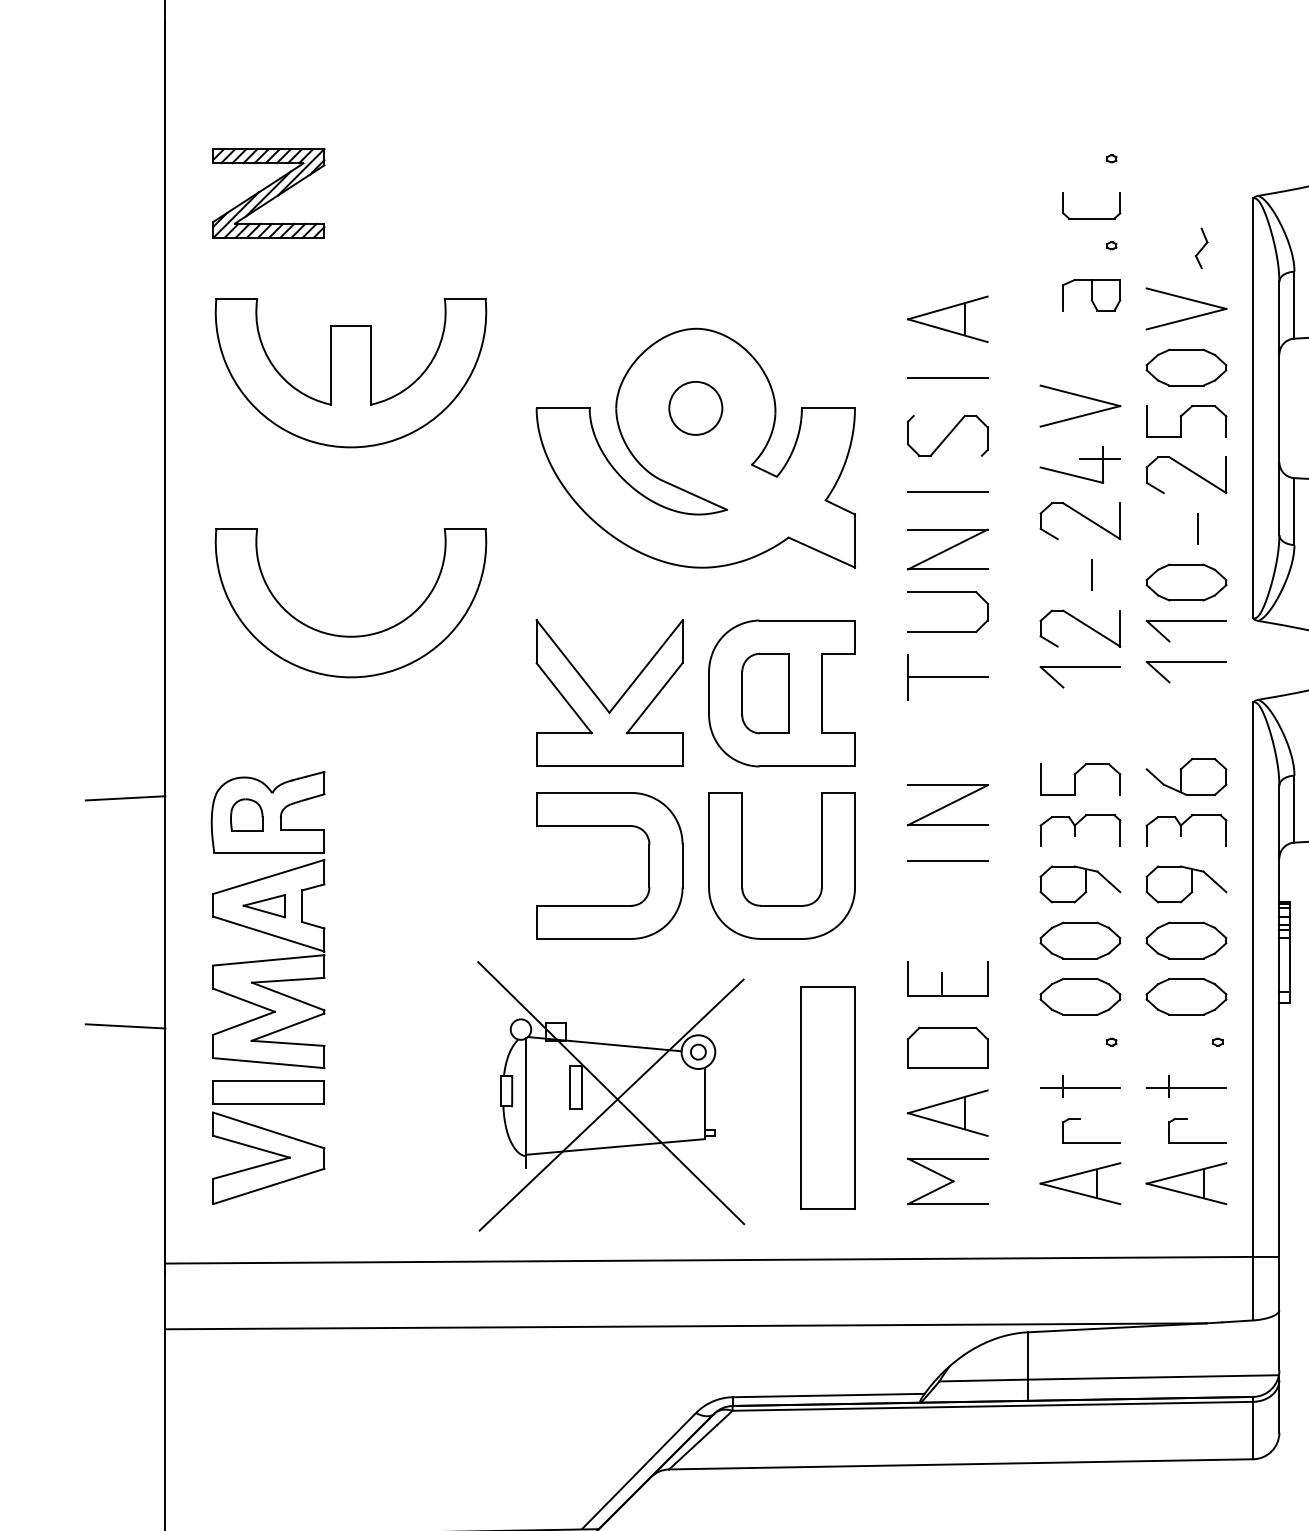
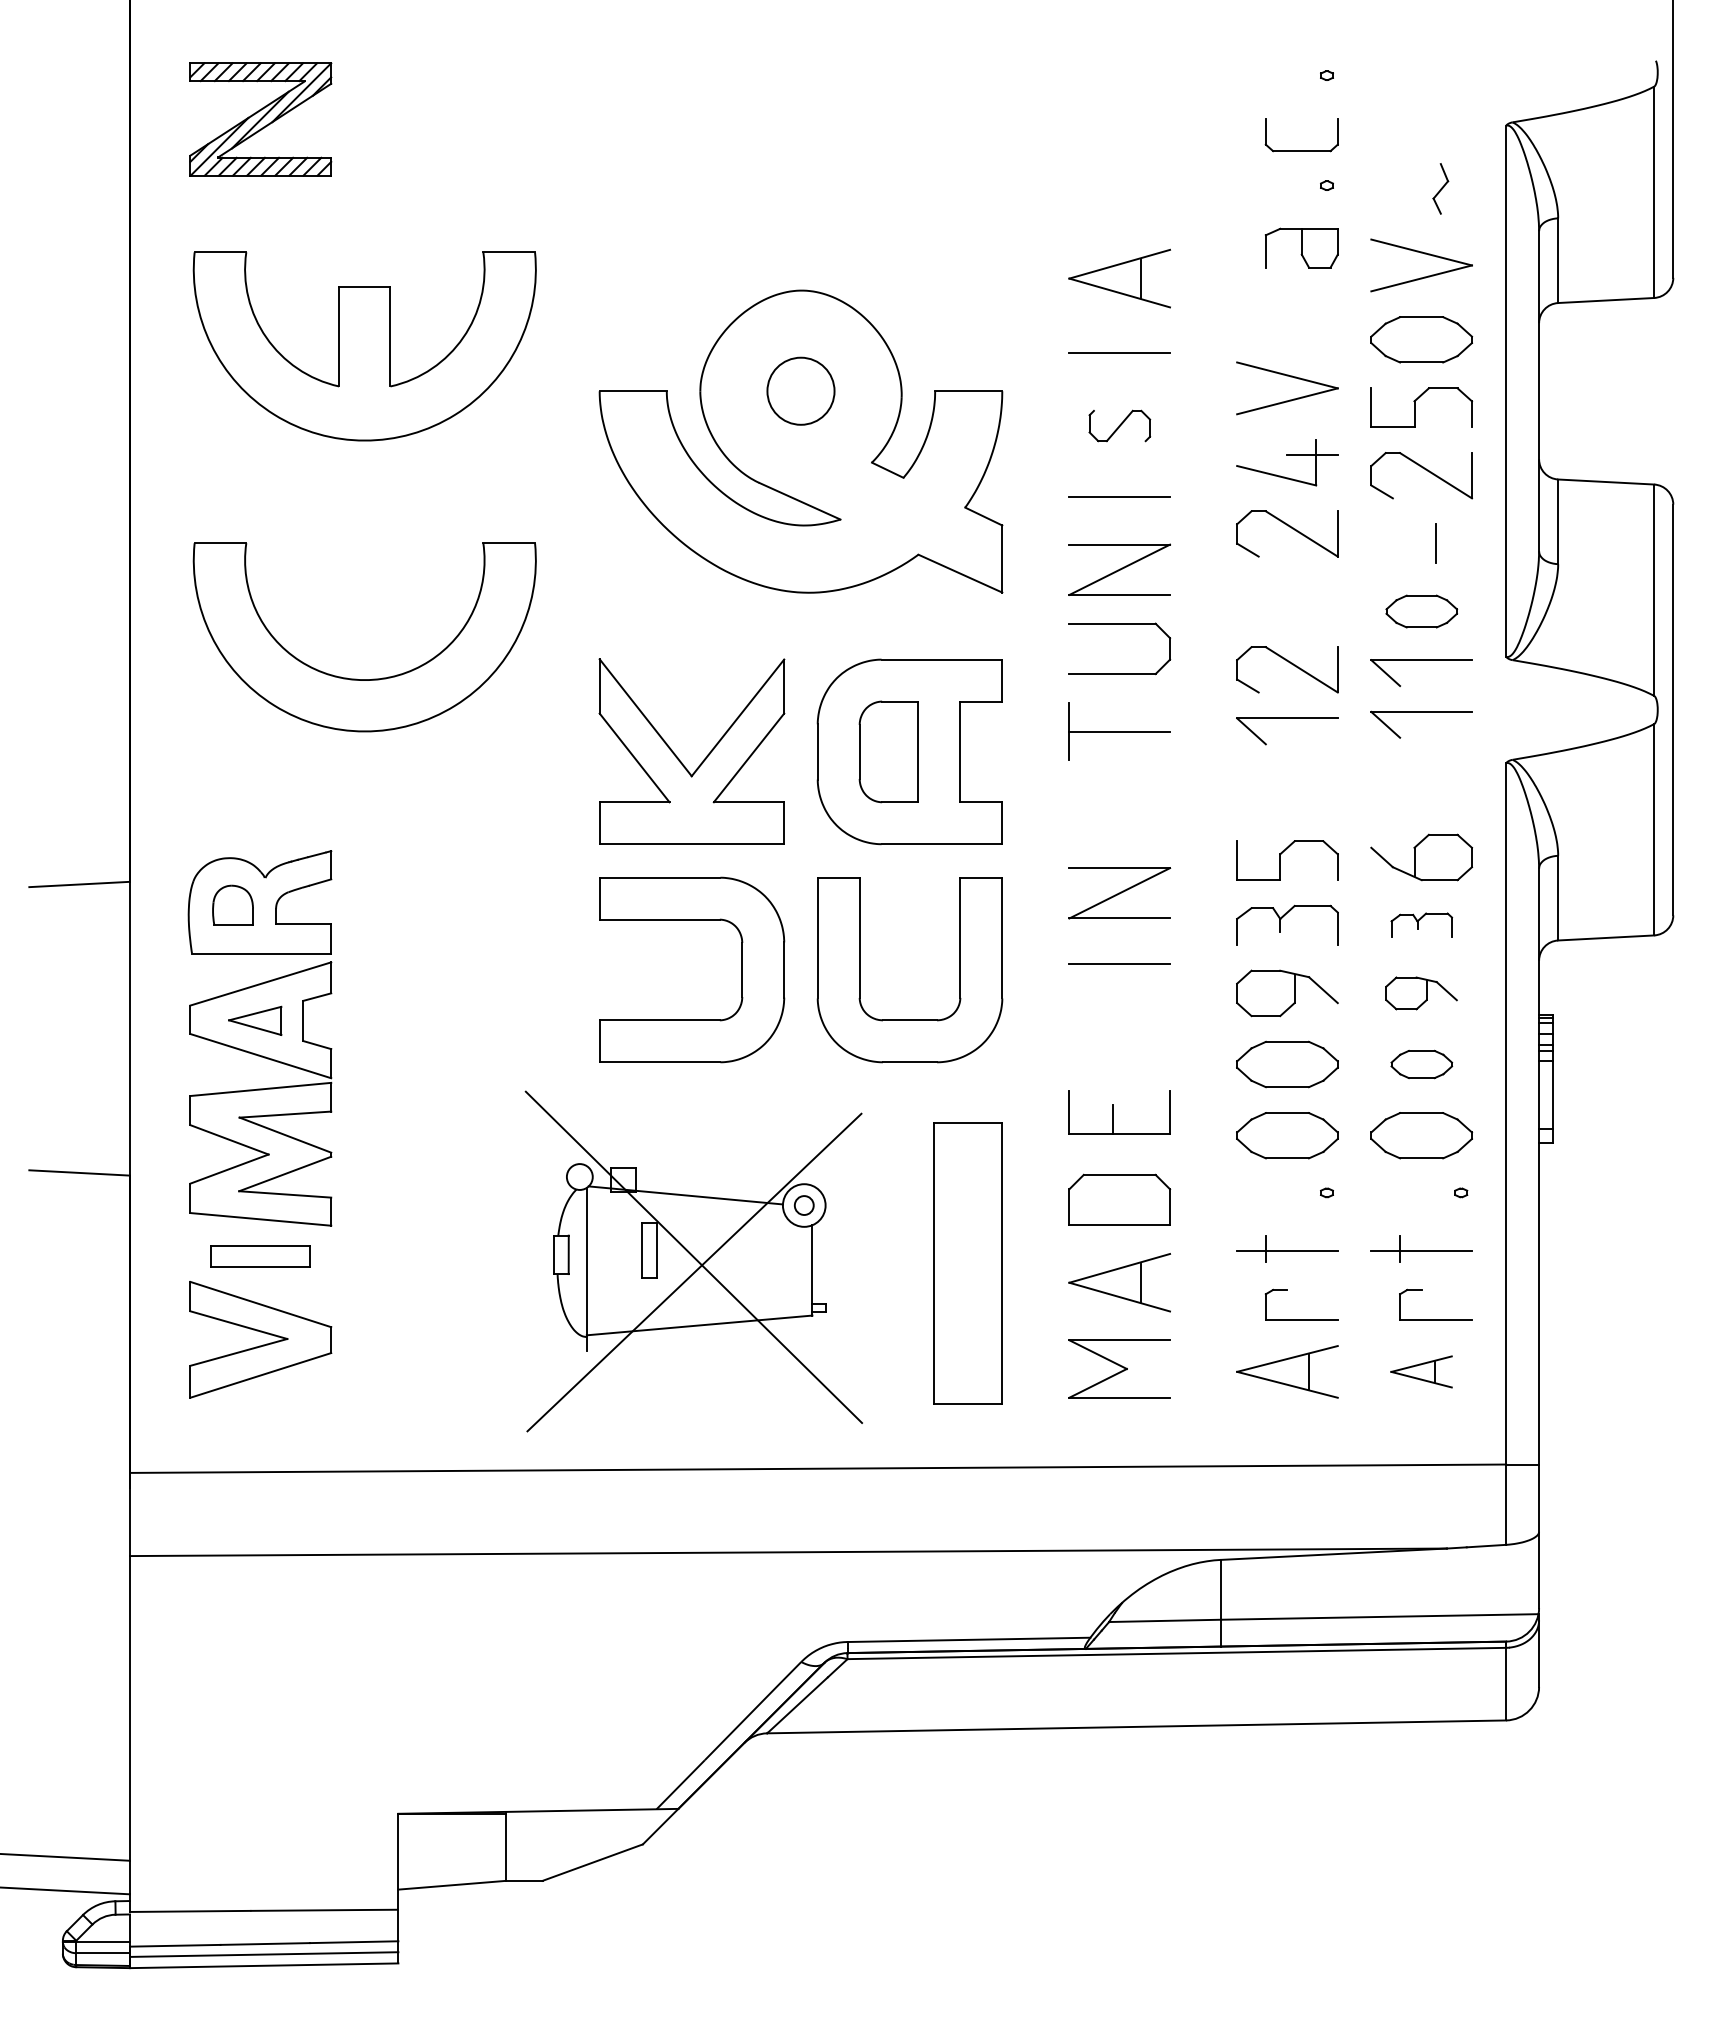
part: (947, 435) -> (1119, 425), size x0.6
line: (1091, 574) -> (1301, 601), removed
part: (1186, 582) -> (1421, 611), size x0.7
part: (1186, 829) -> (1421, 924), size x0.6
part: (1186, 884) -> (1421, 993), size x0.7
part: (1186, 940) -> (1421, 1064), size x0.6
part: (268, 1092) -> (260, 1256), size x0.7
part: (1186, 1183) -> (1421, 1371), size x0.6

